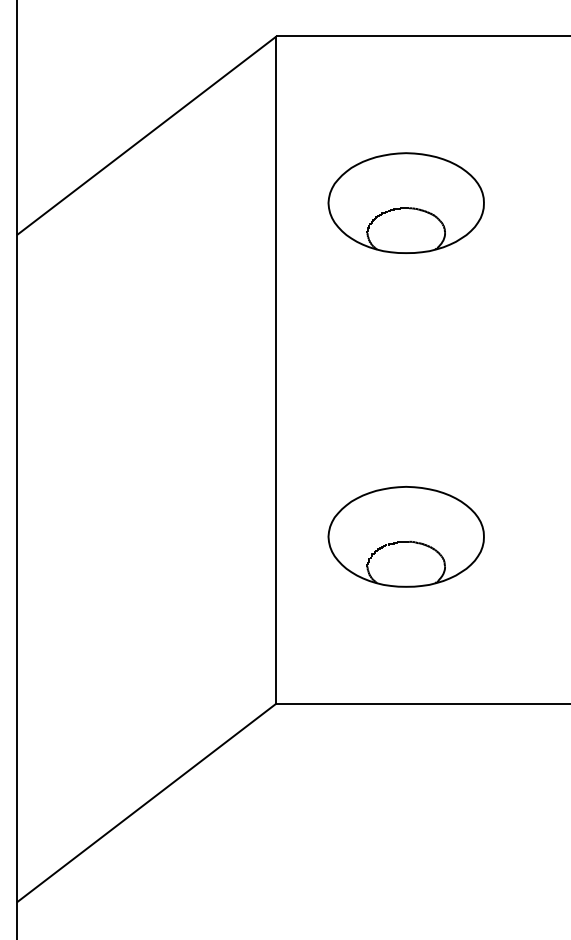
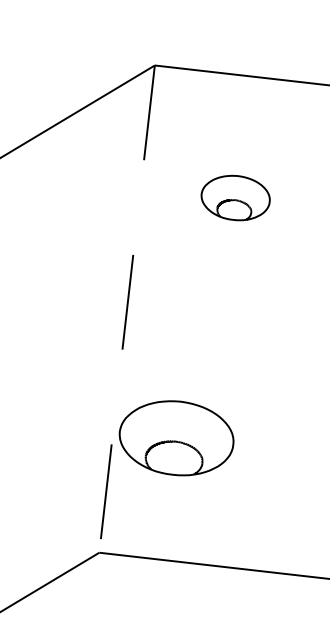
part: (405, 202) -> (235, 197), size x0.6
line: (276, 369) -> (127, 308), solid -> dashed
part: (405, 536) -> (176, 437), moved

